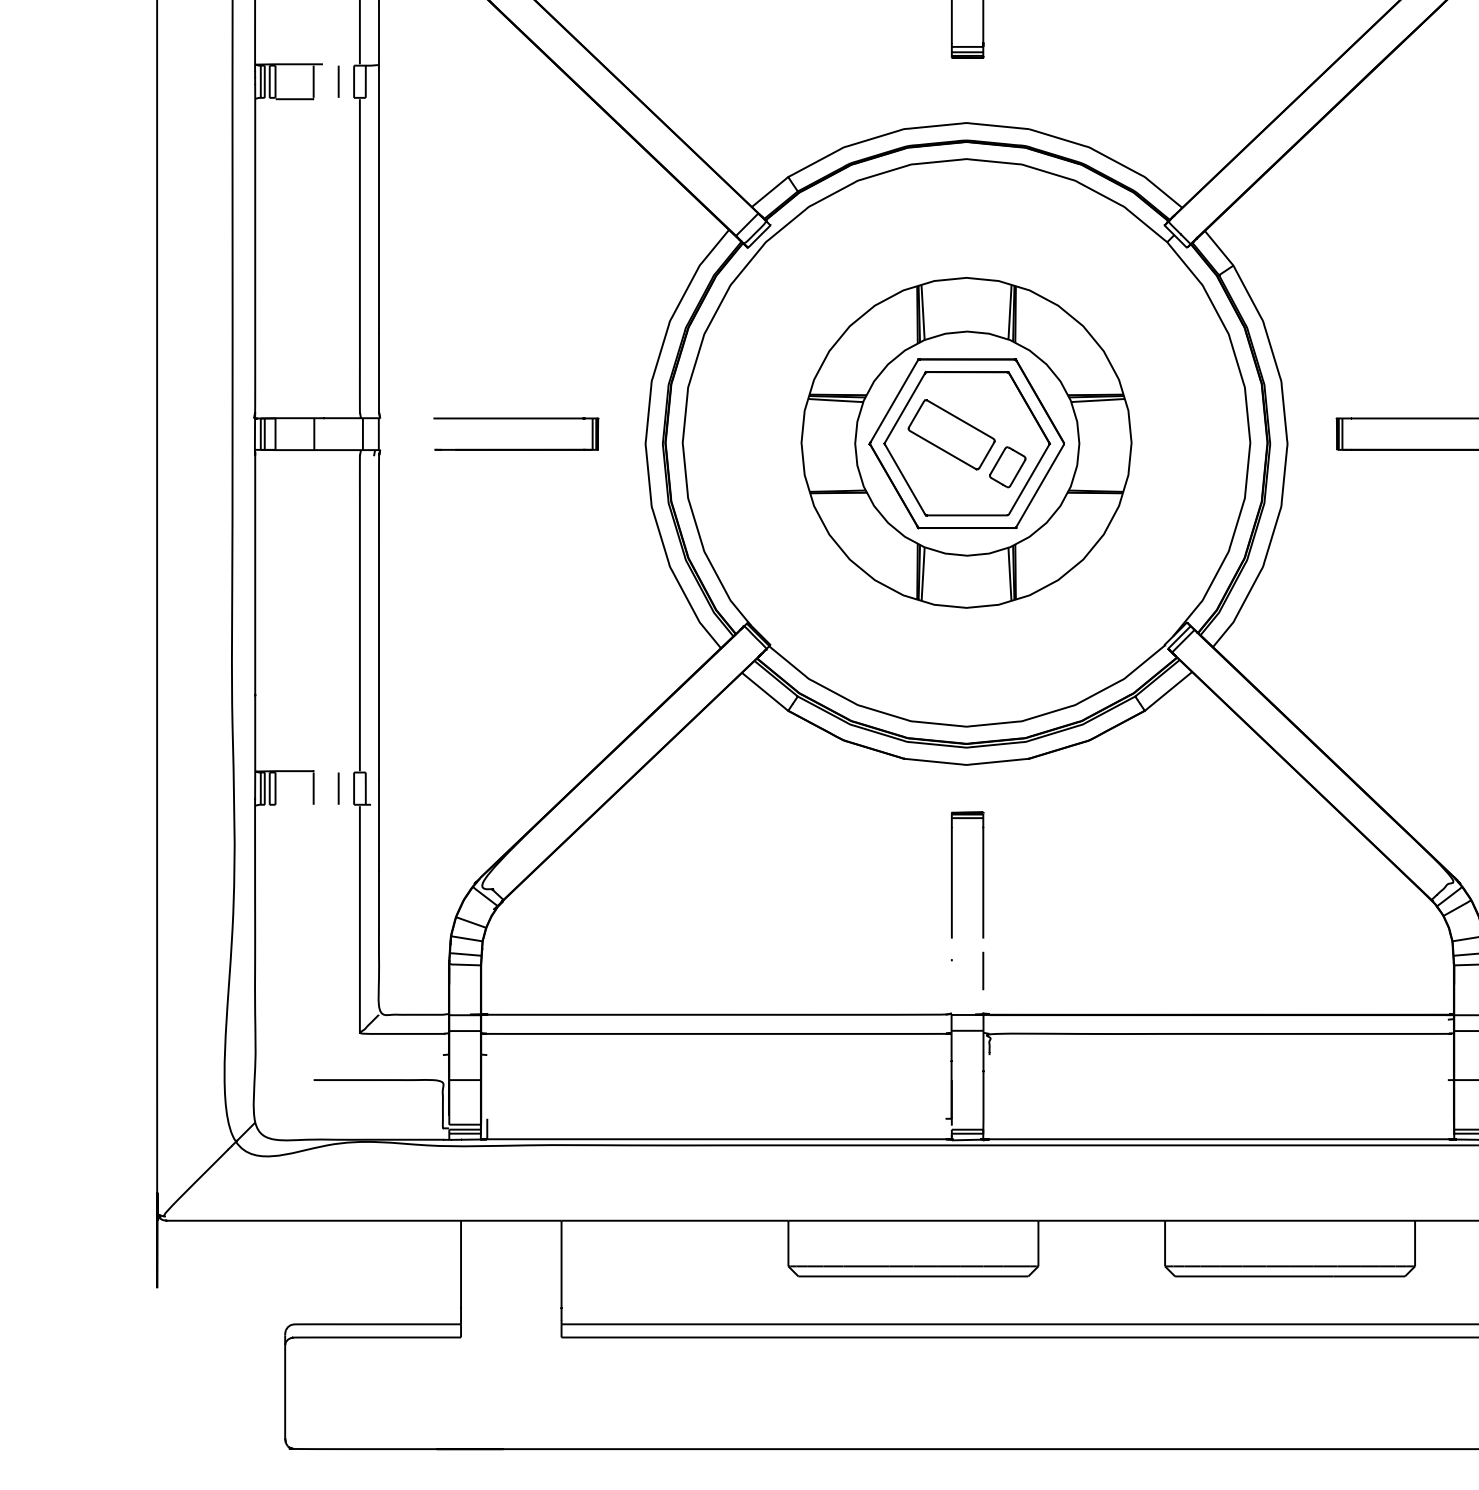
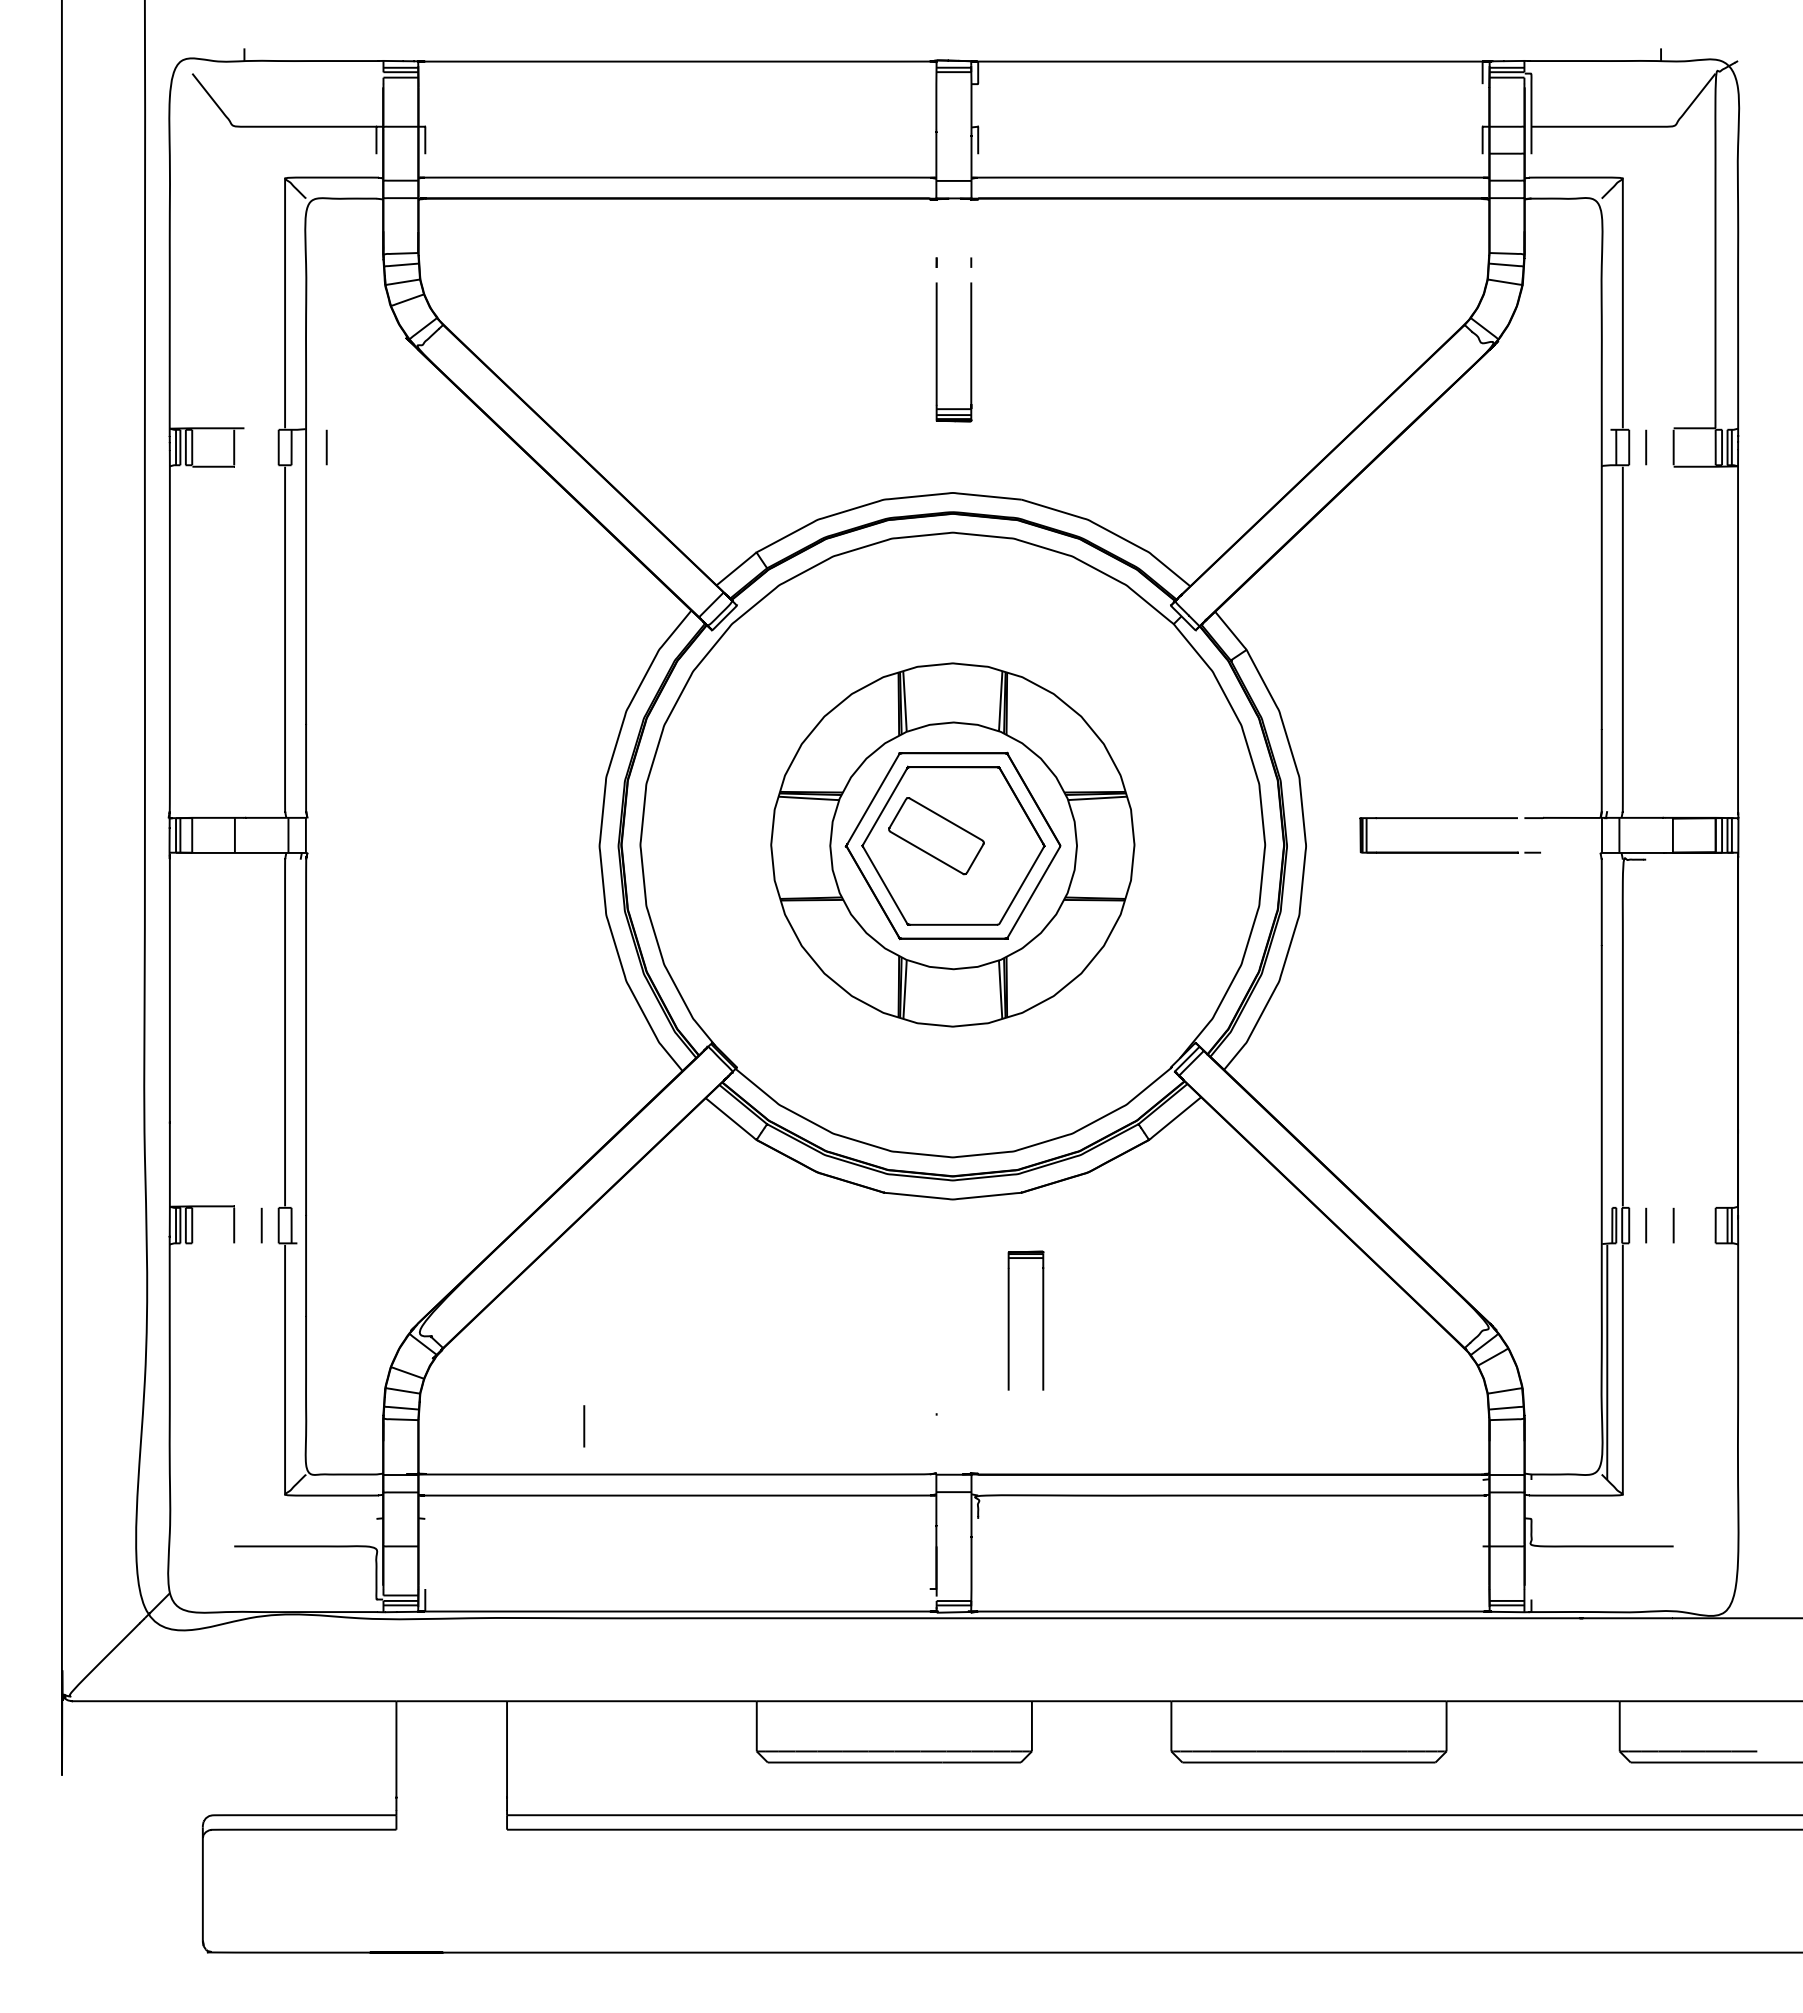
line: (338, 81) -> (326, 447), moved
part: (516, 448) -> (457, 851), removed
part: (1007, 466) -> (997, 871), removed
part: (952, 874) -> (1009, 1320), moved
line: (983, 971) -> (584, 1426), moved

